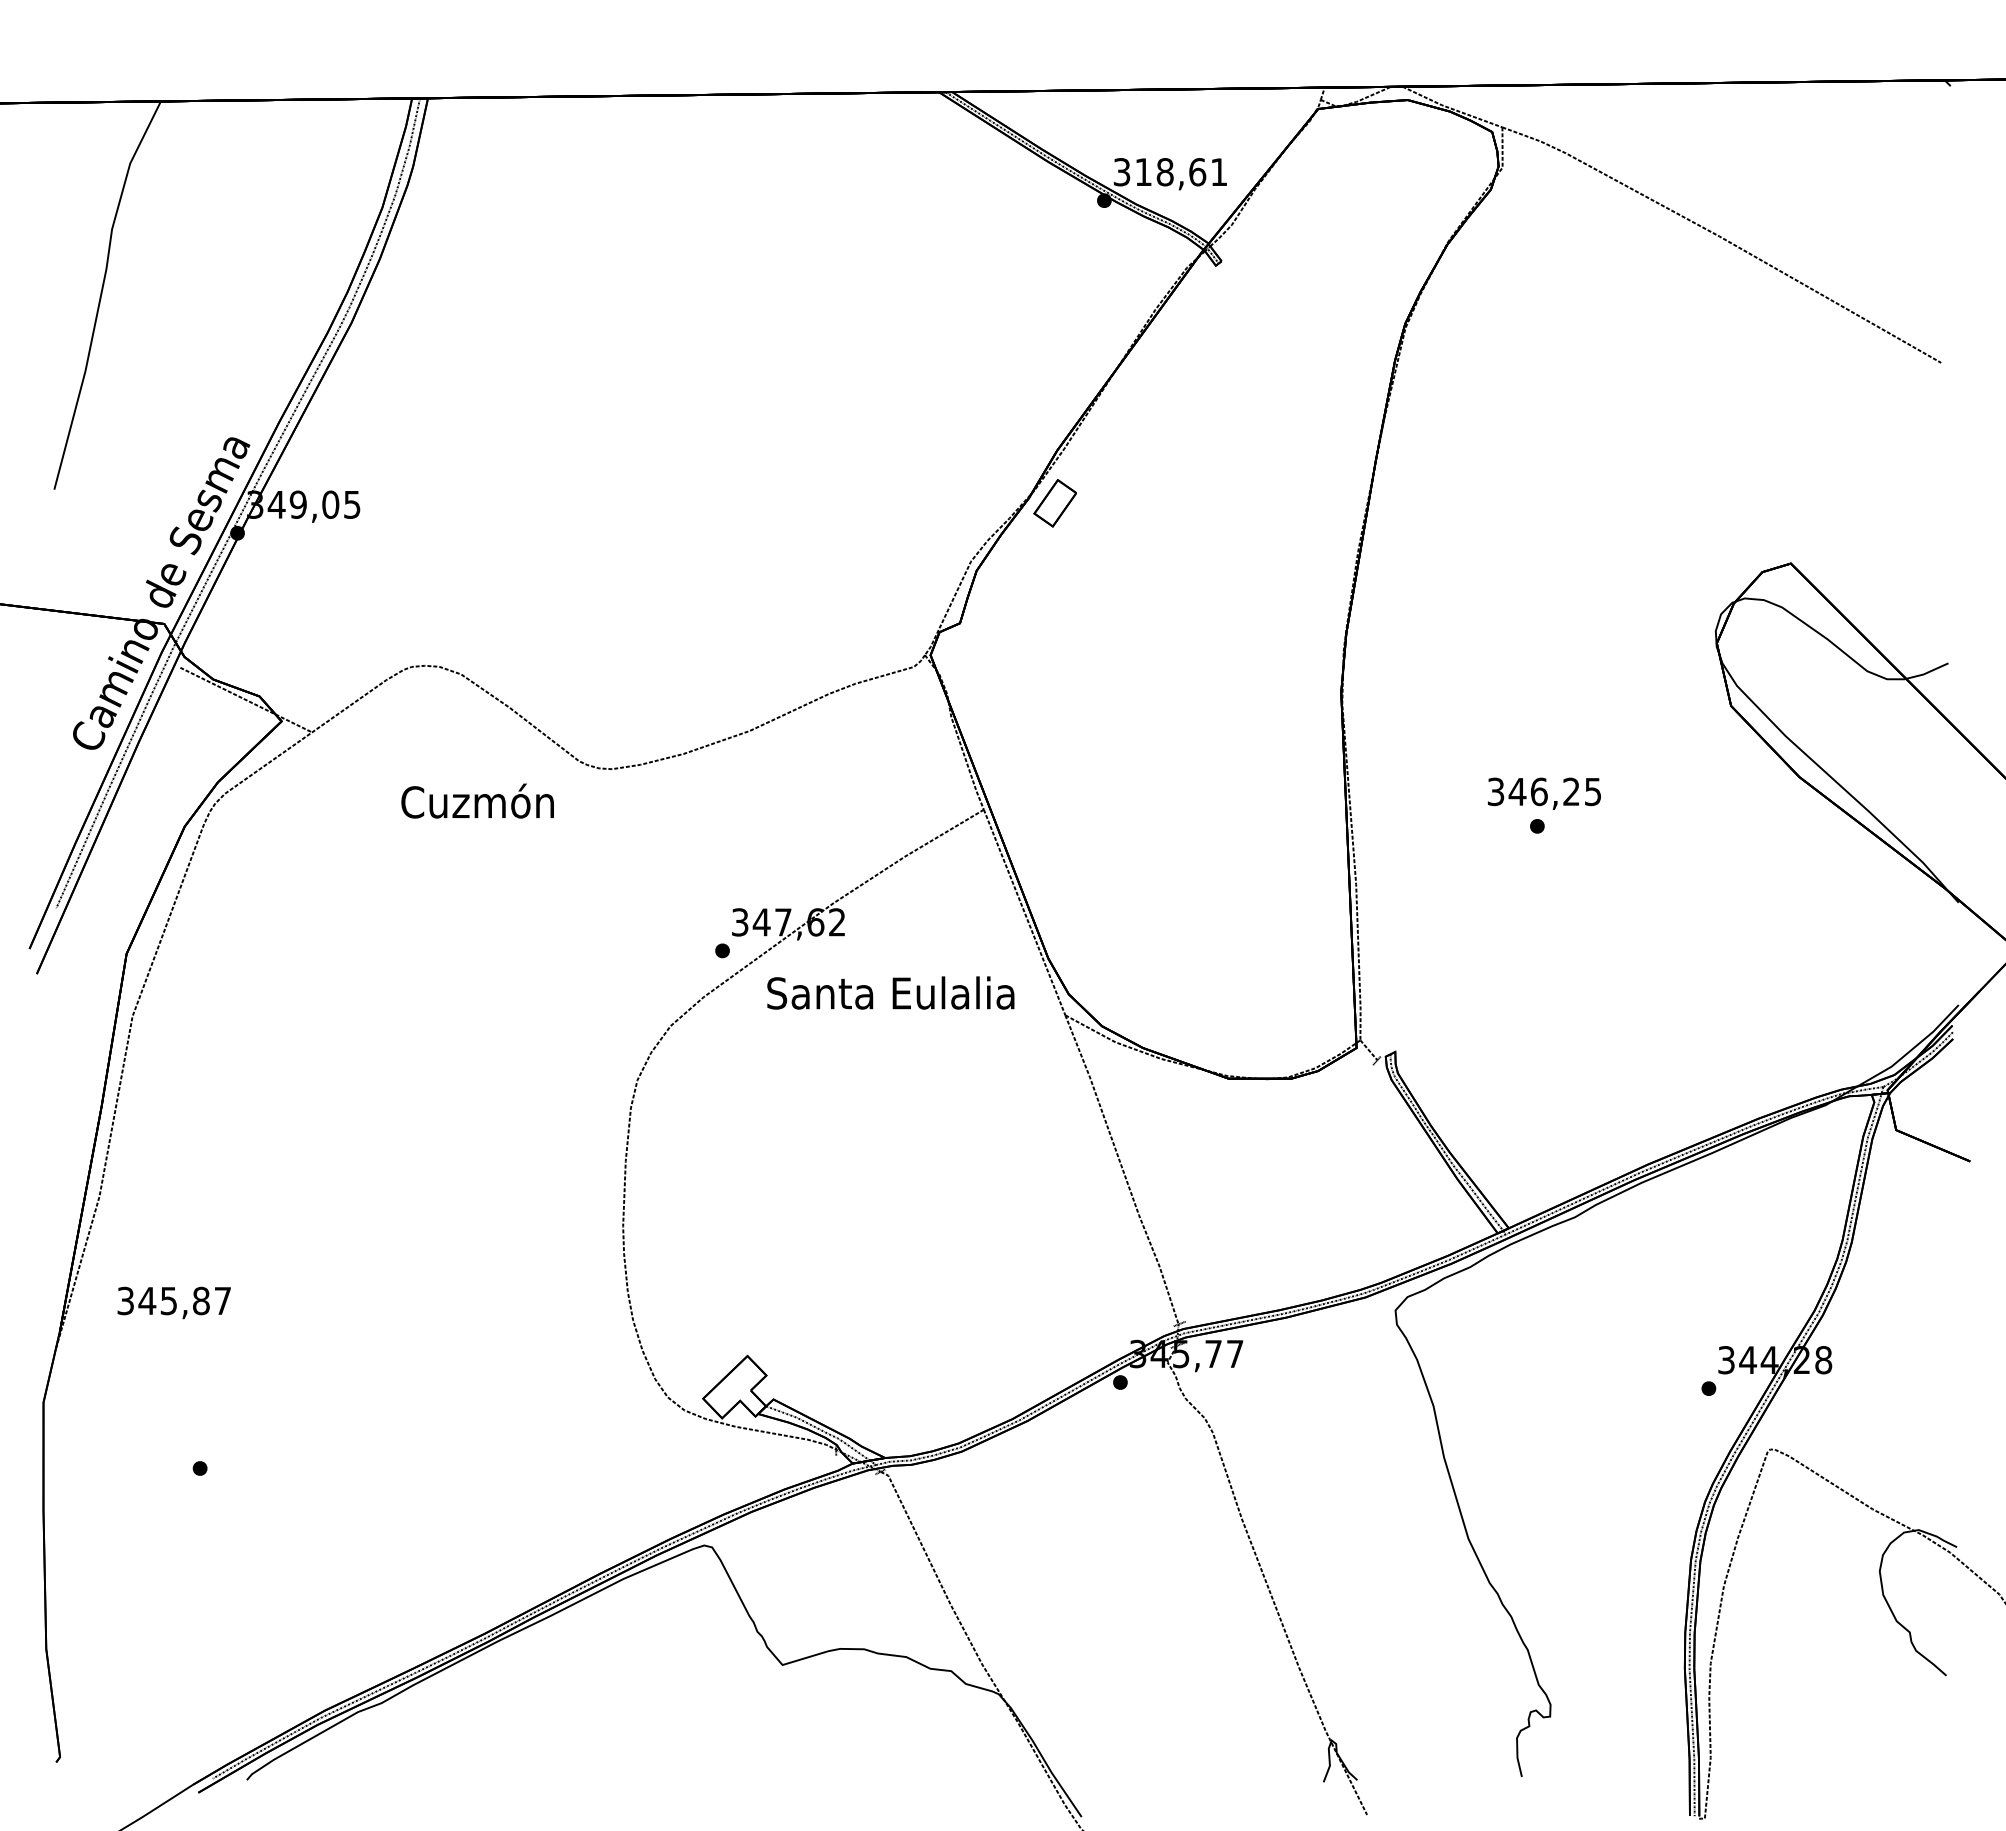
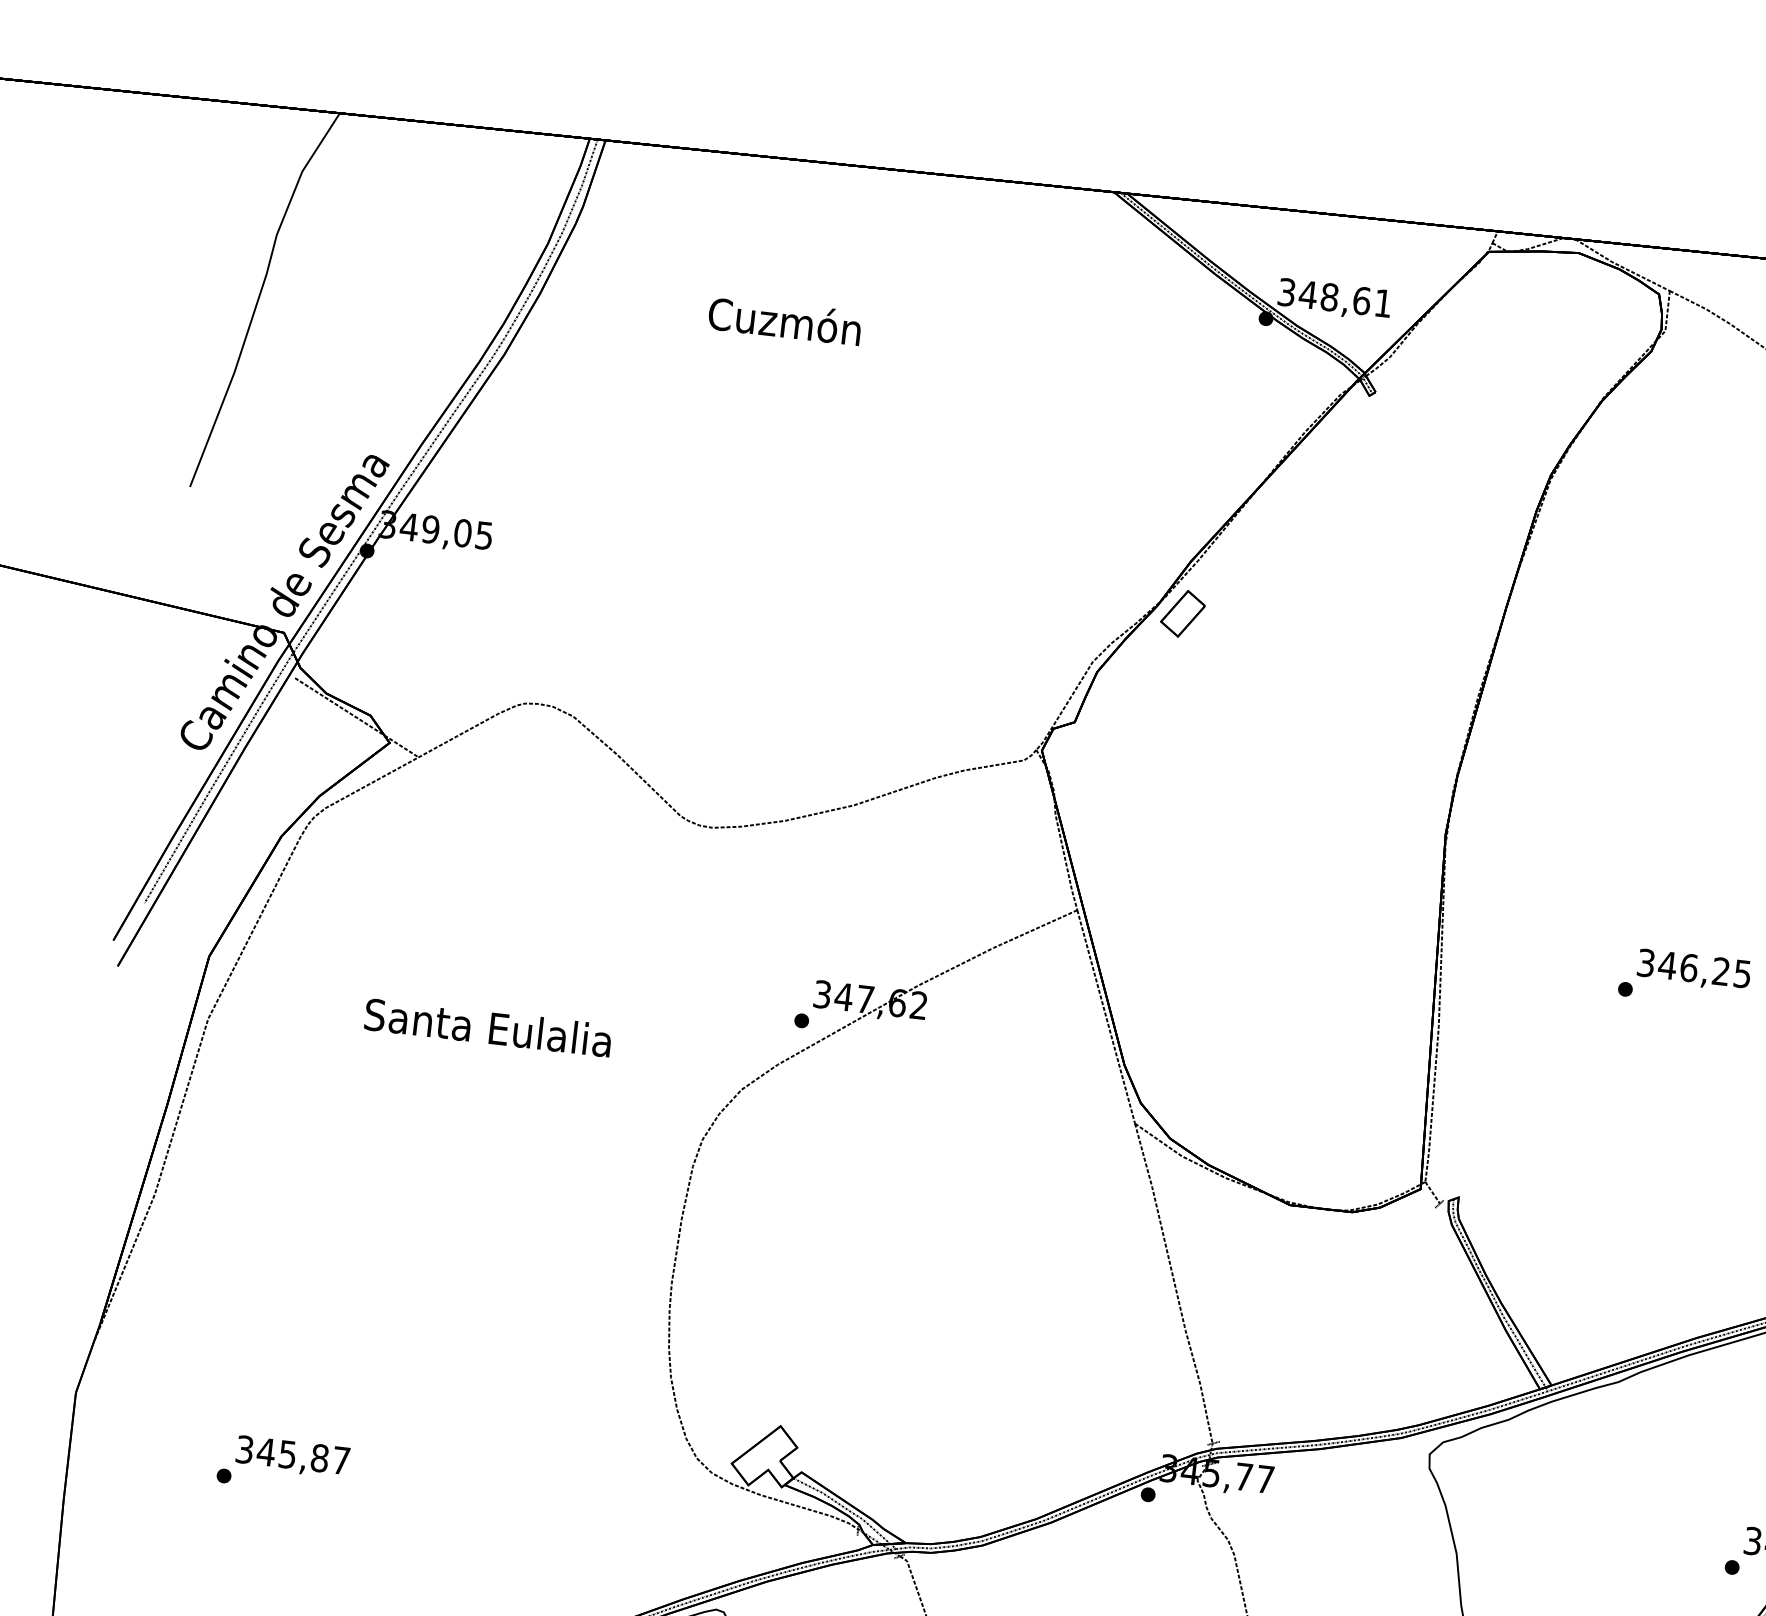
text: (1143, 171) -> (1308, 294), 318,61 -> 348,61
text: (1544, 793) -> (1694, 970), moved
text: (477, 800) -> (784, 320), moved
text: (890, 992) -> (487, 1026), moved
text: (173, 1302) -> (292, 1456), moved

